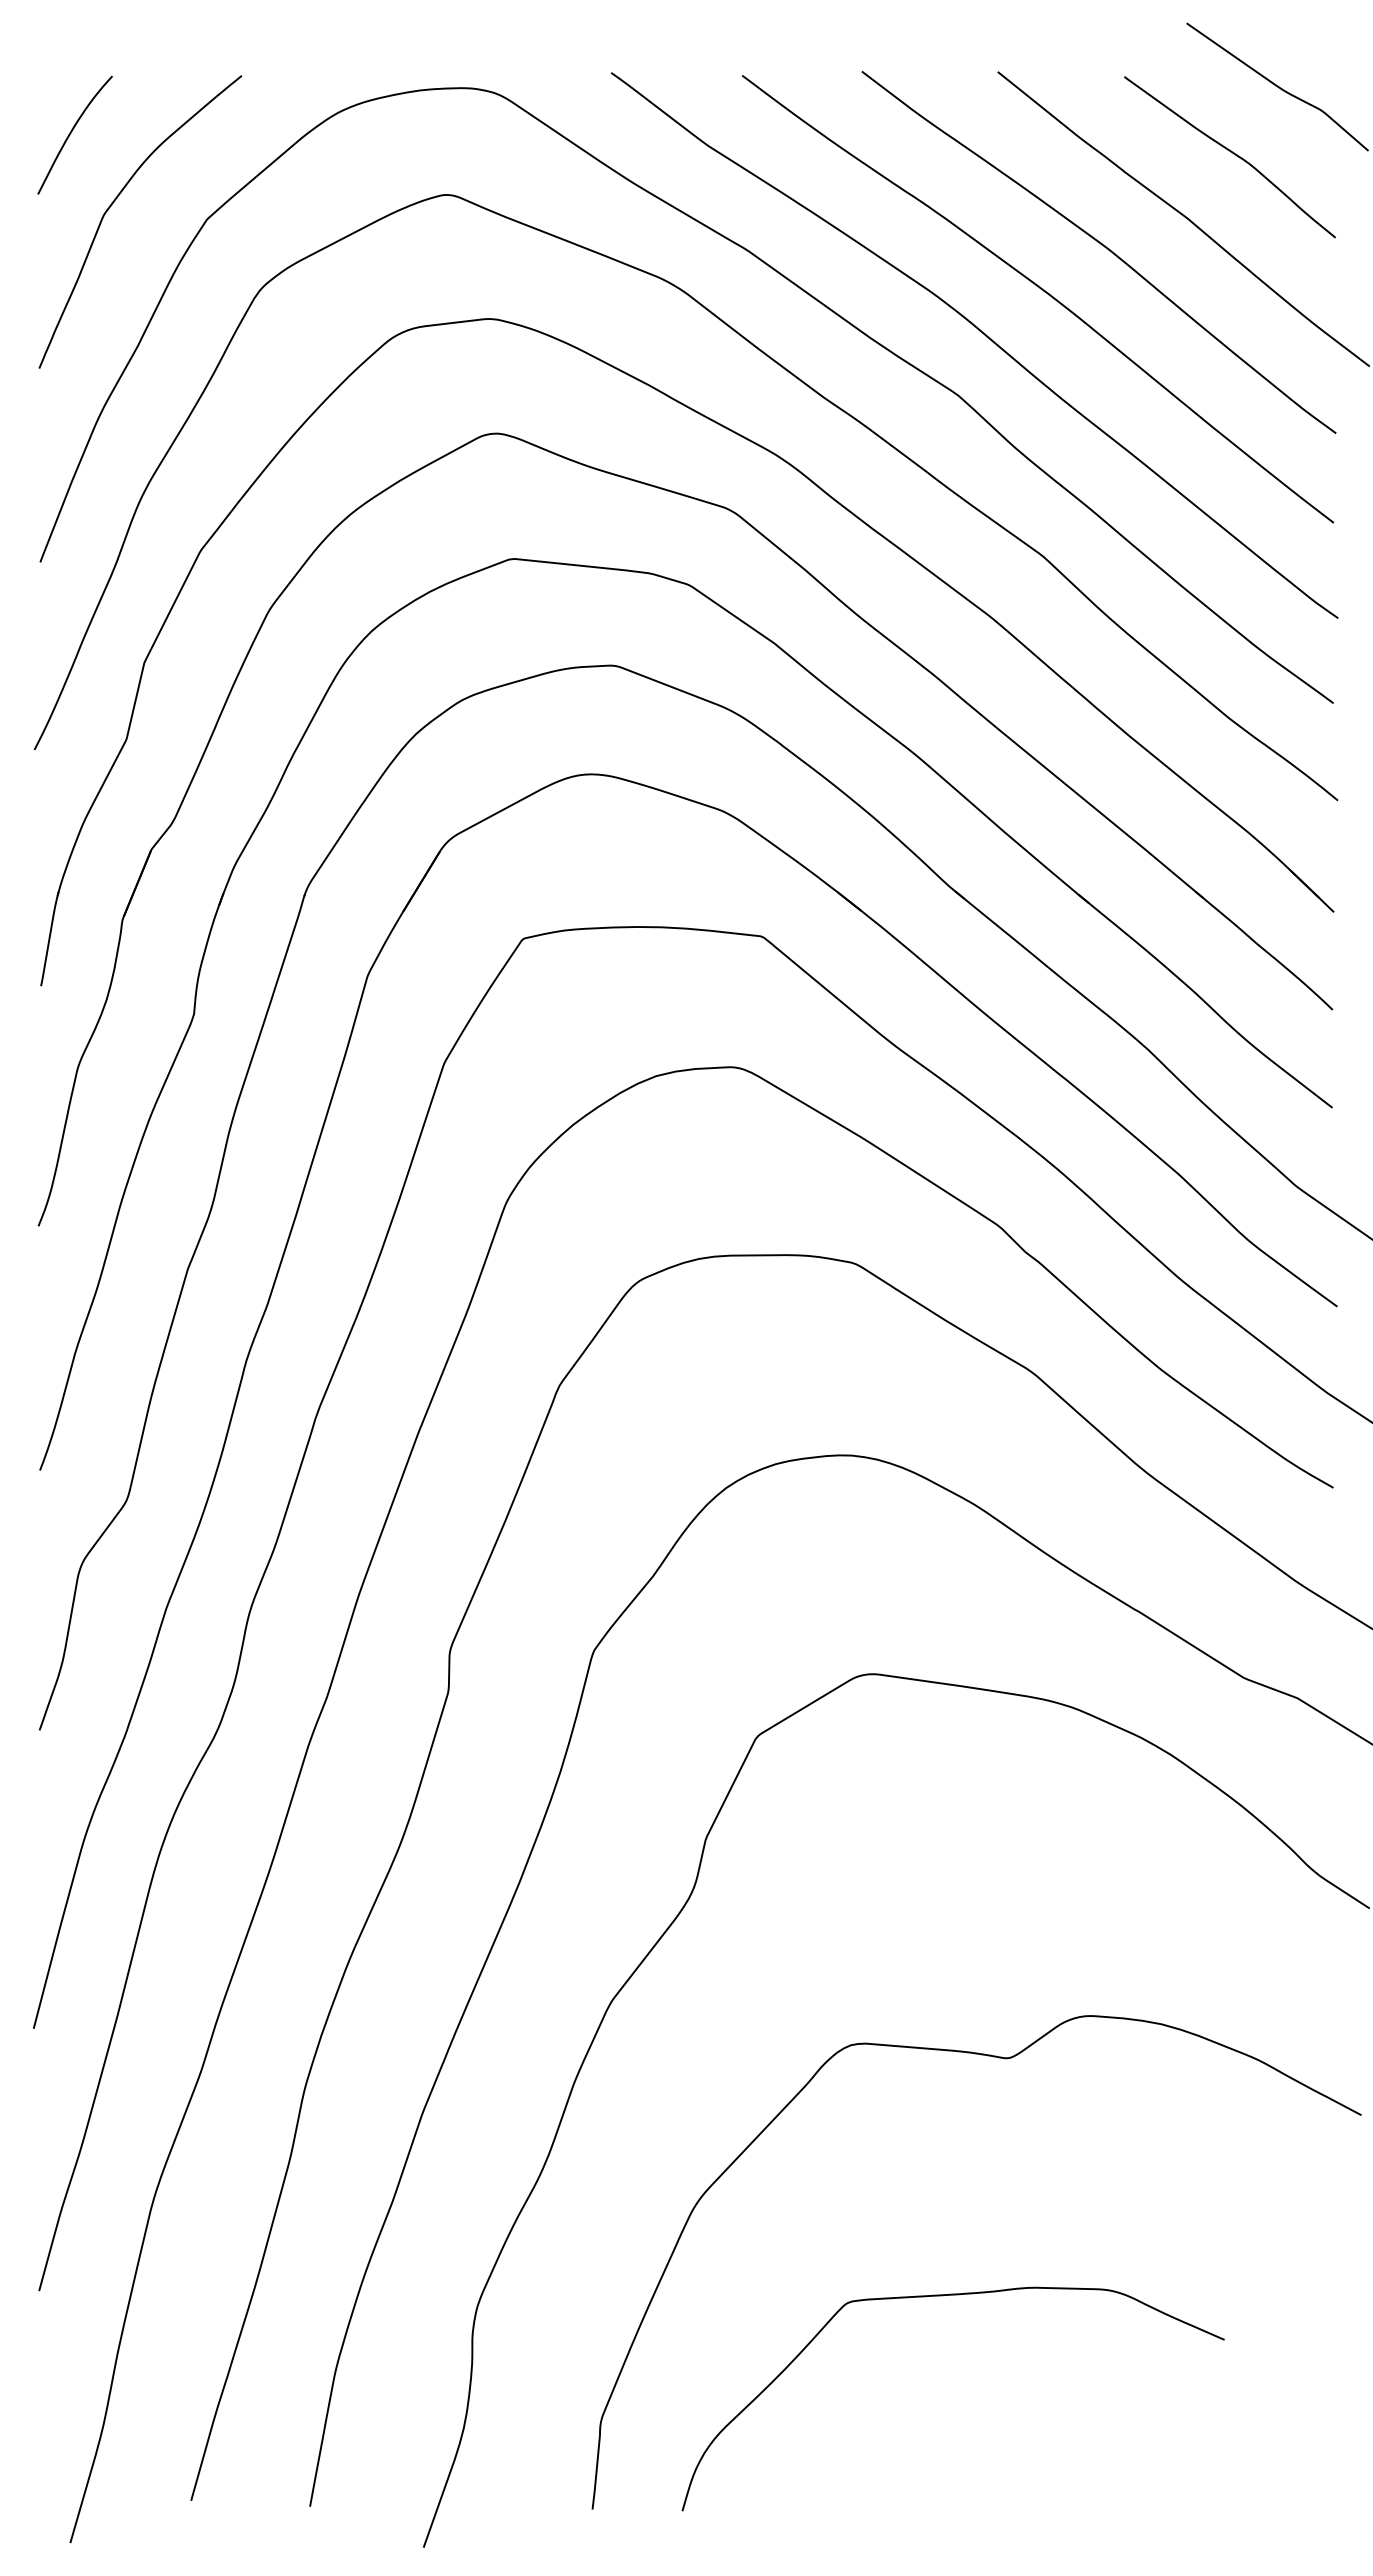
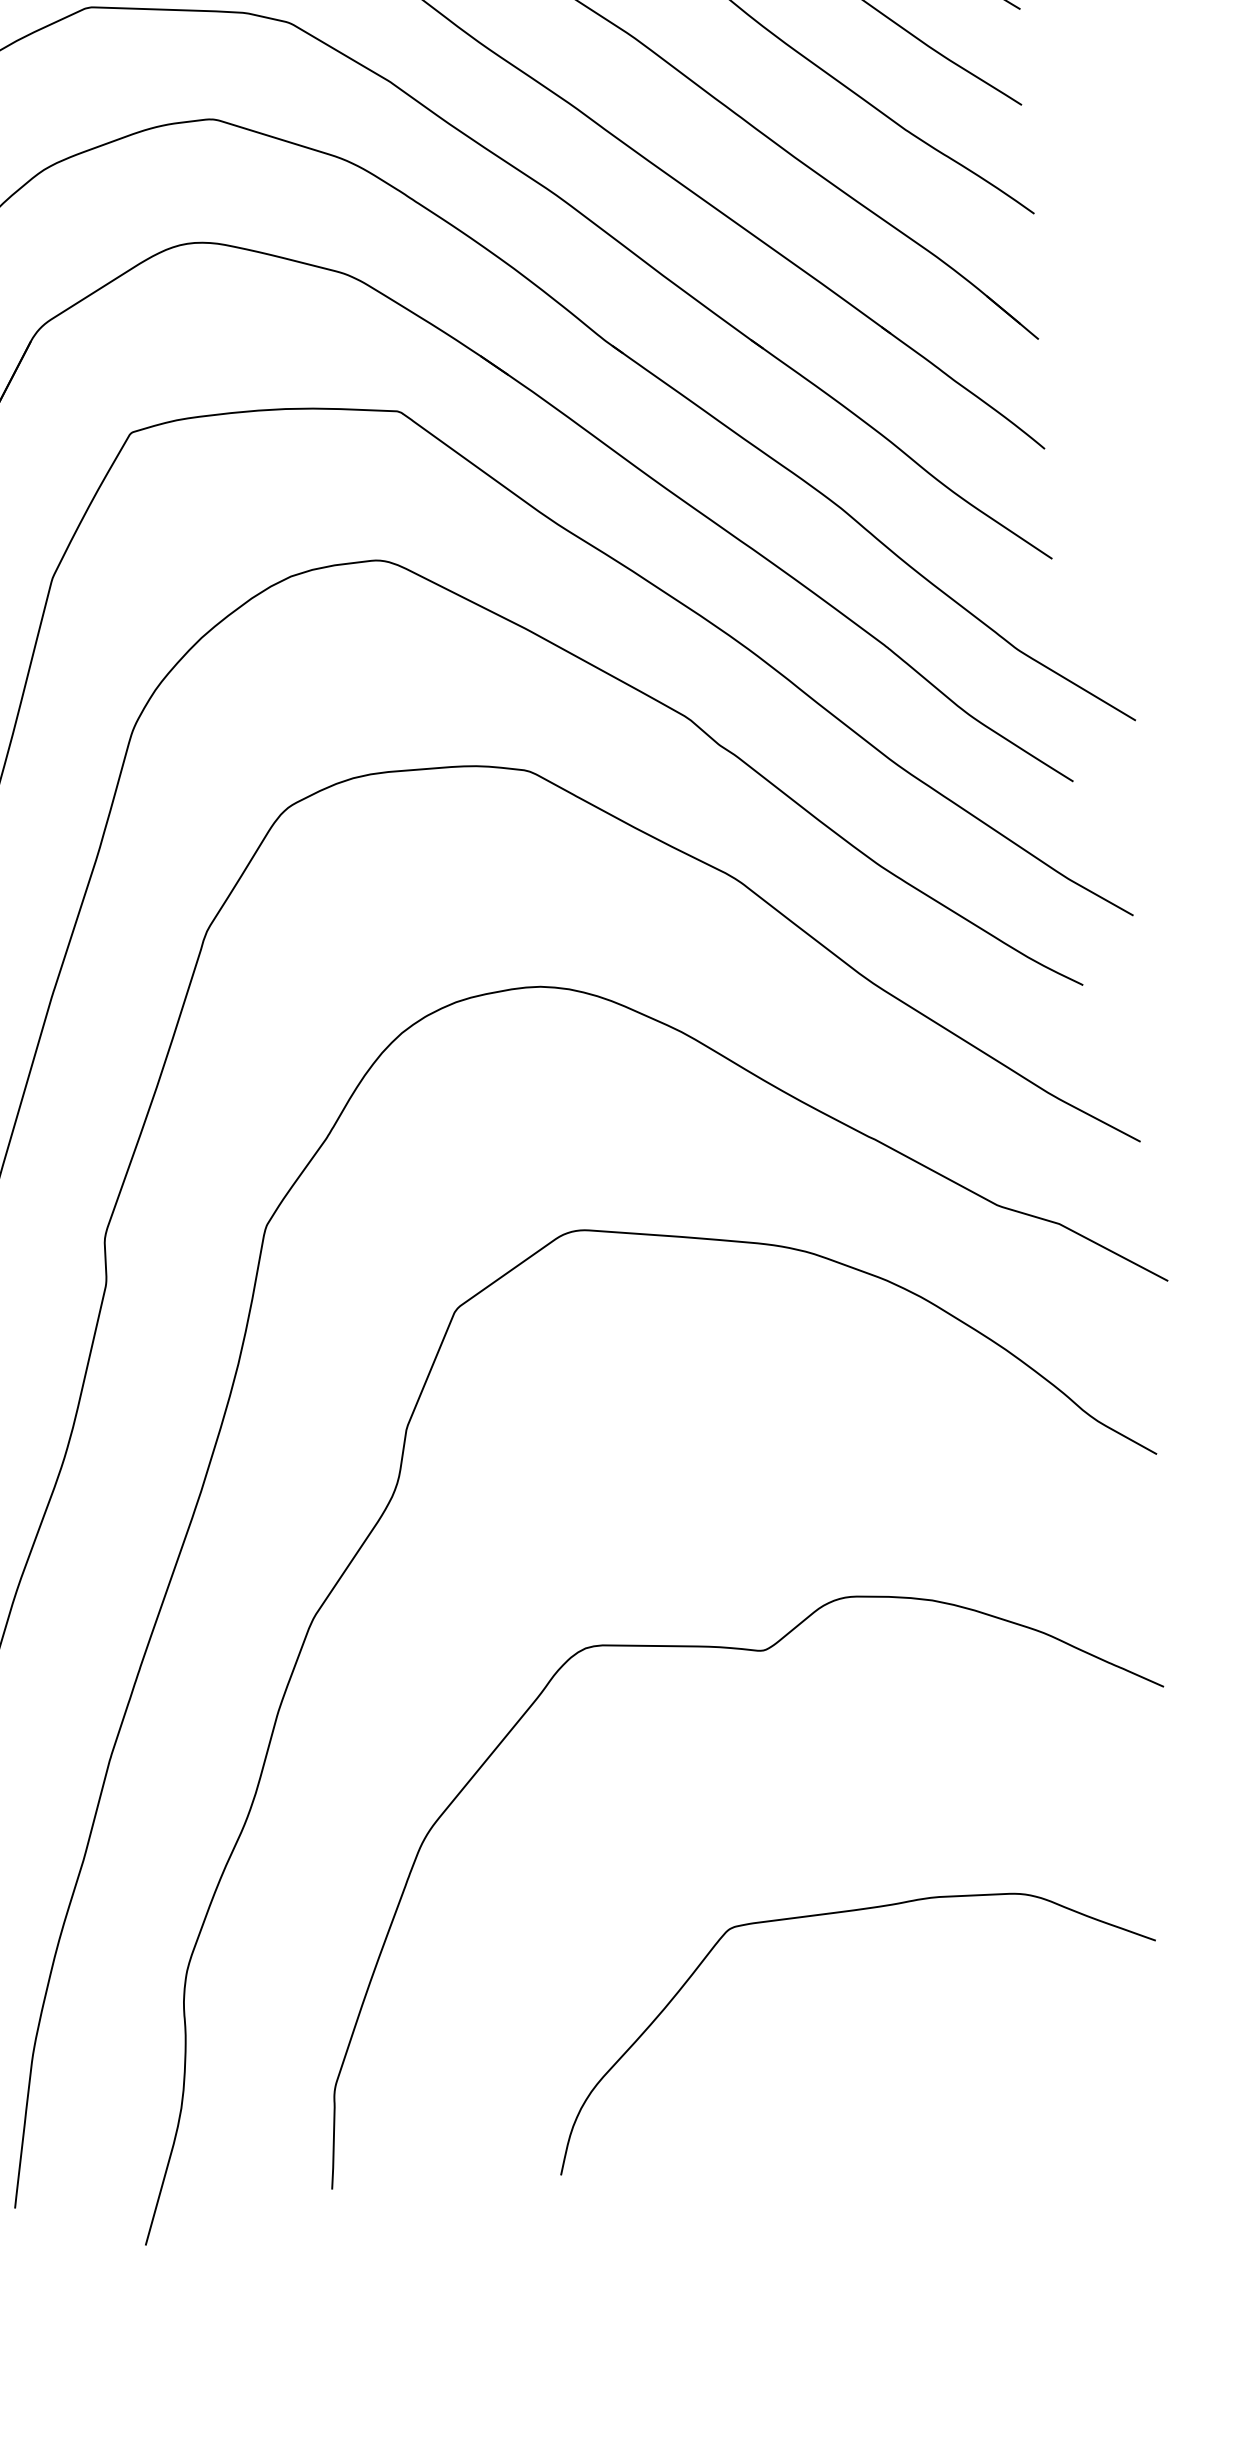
curve: (943, 2296) -> (837, 1914), moved

